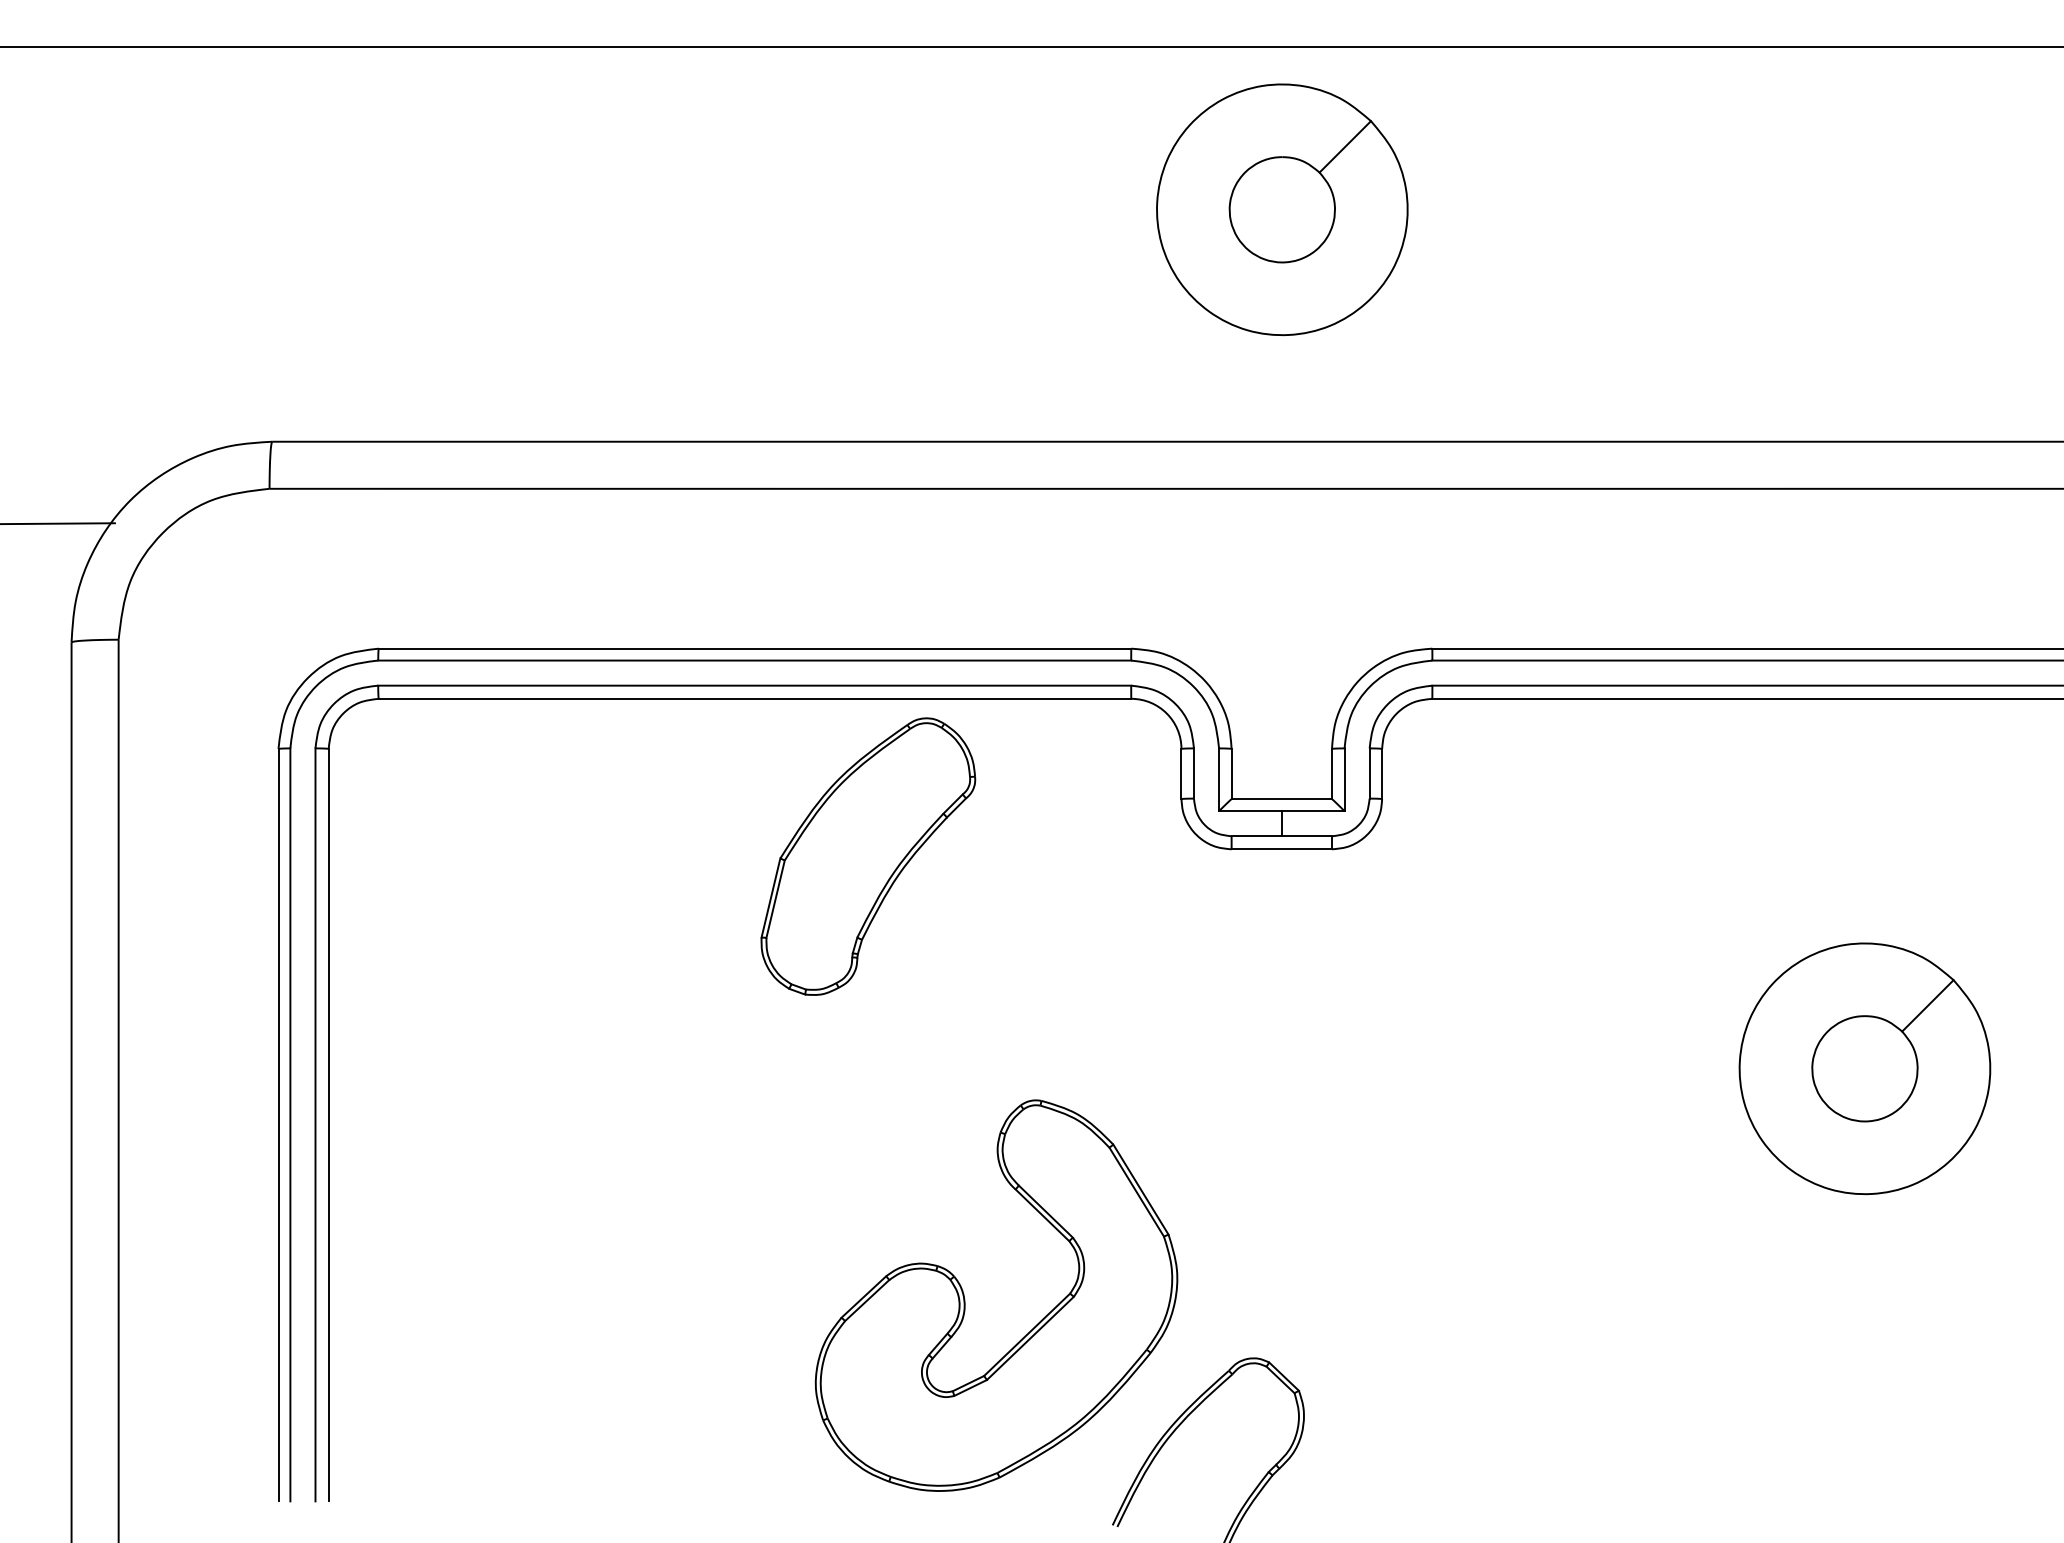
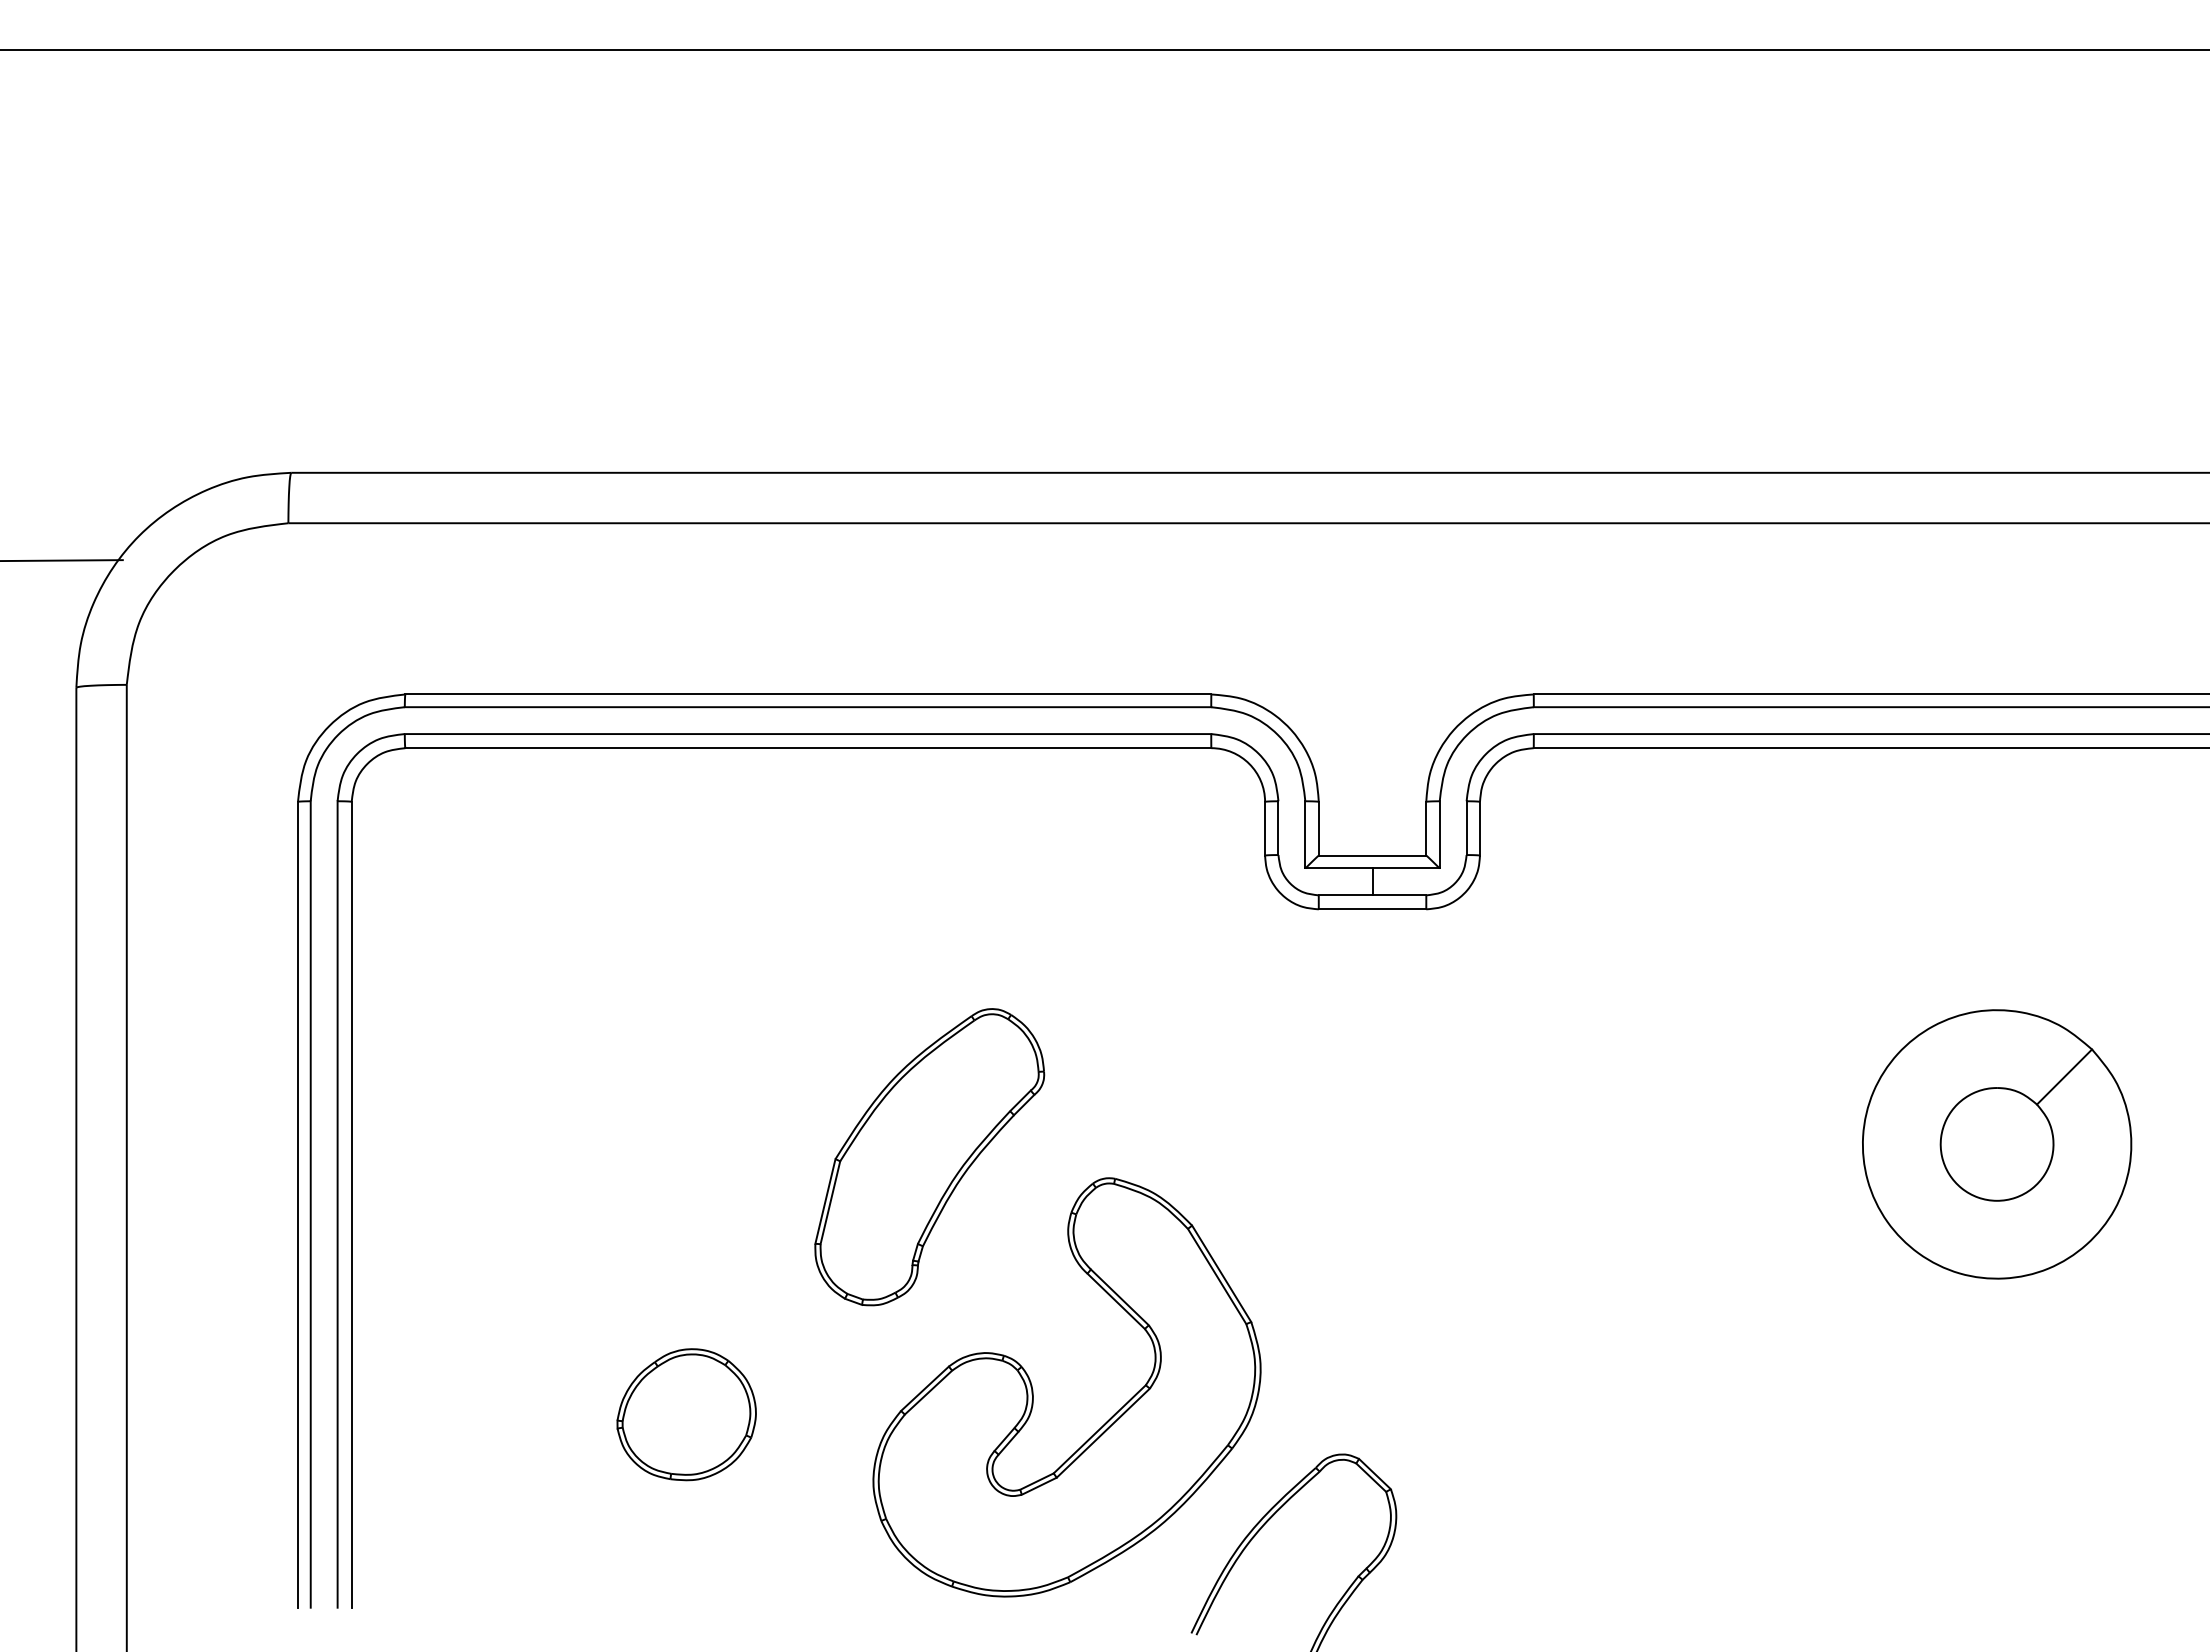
part: (1282, 209) -> (1373, 224), removed
part: (868, 856) -> (929, 1157), moved
part: (641, 1320) -> (686, 1414), added

